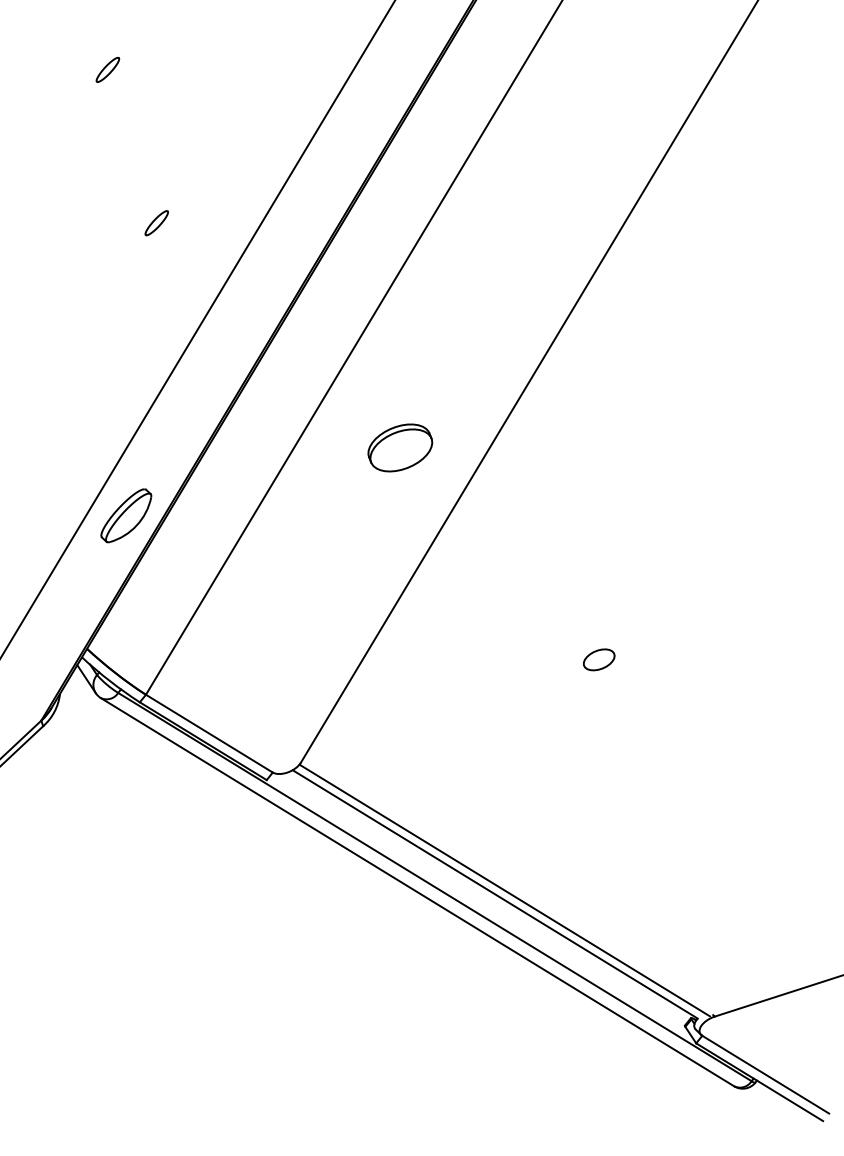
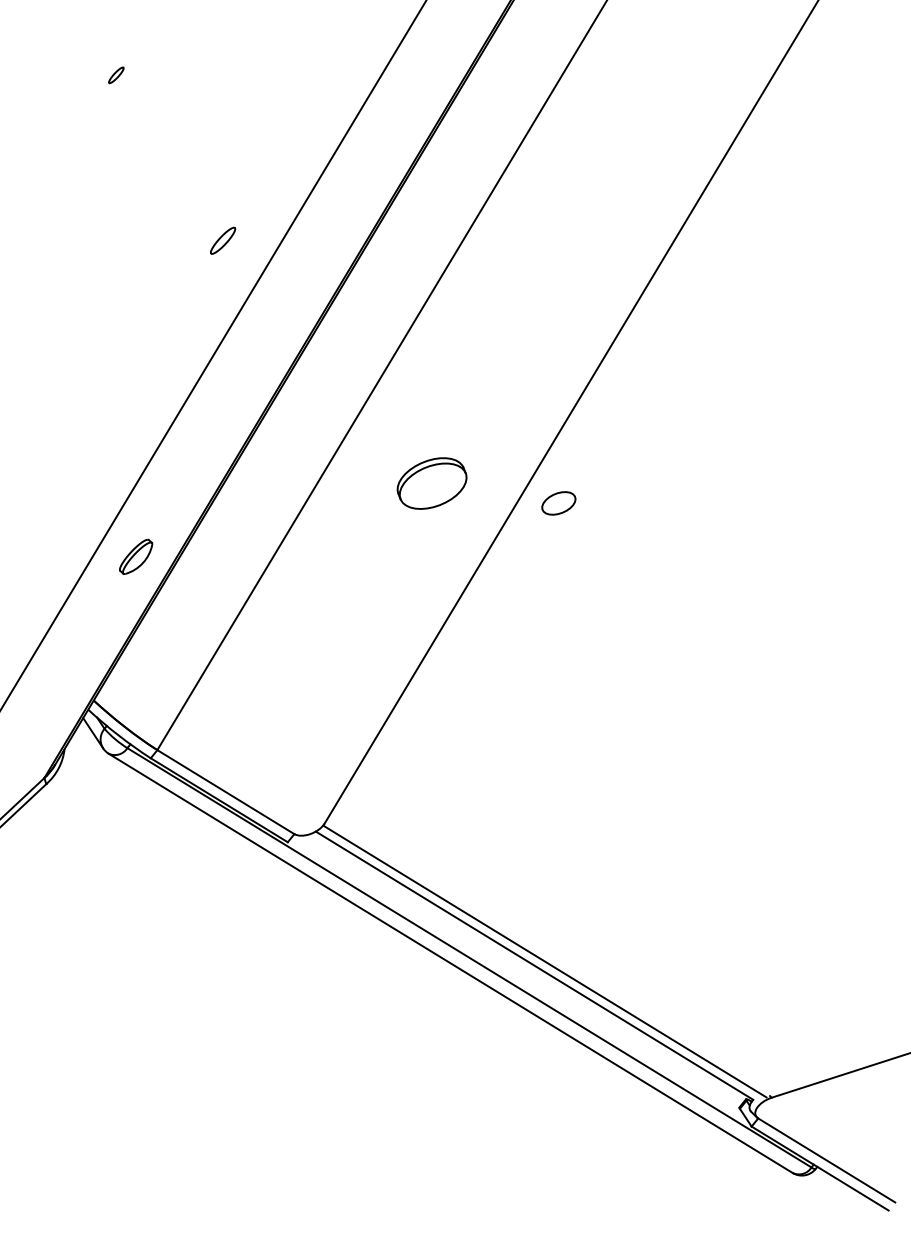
part: (108, 70) -> (116, 75), size x0.6
part: (157, 222) -> (223, 240), moved
part: (125, 515) -> (135, 556), size x0.6
part: (598, 659) -> (558, 503), moved

